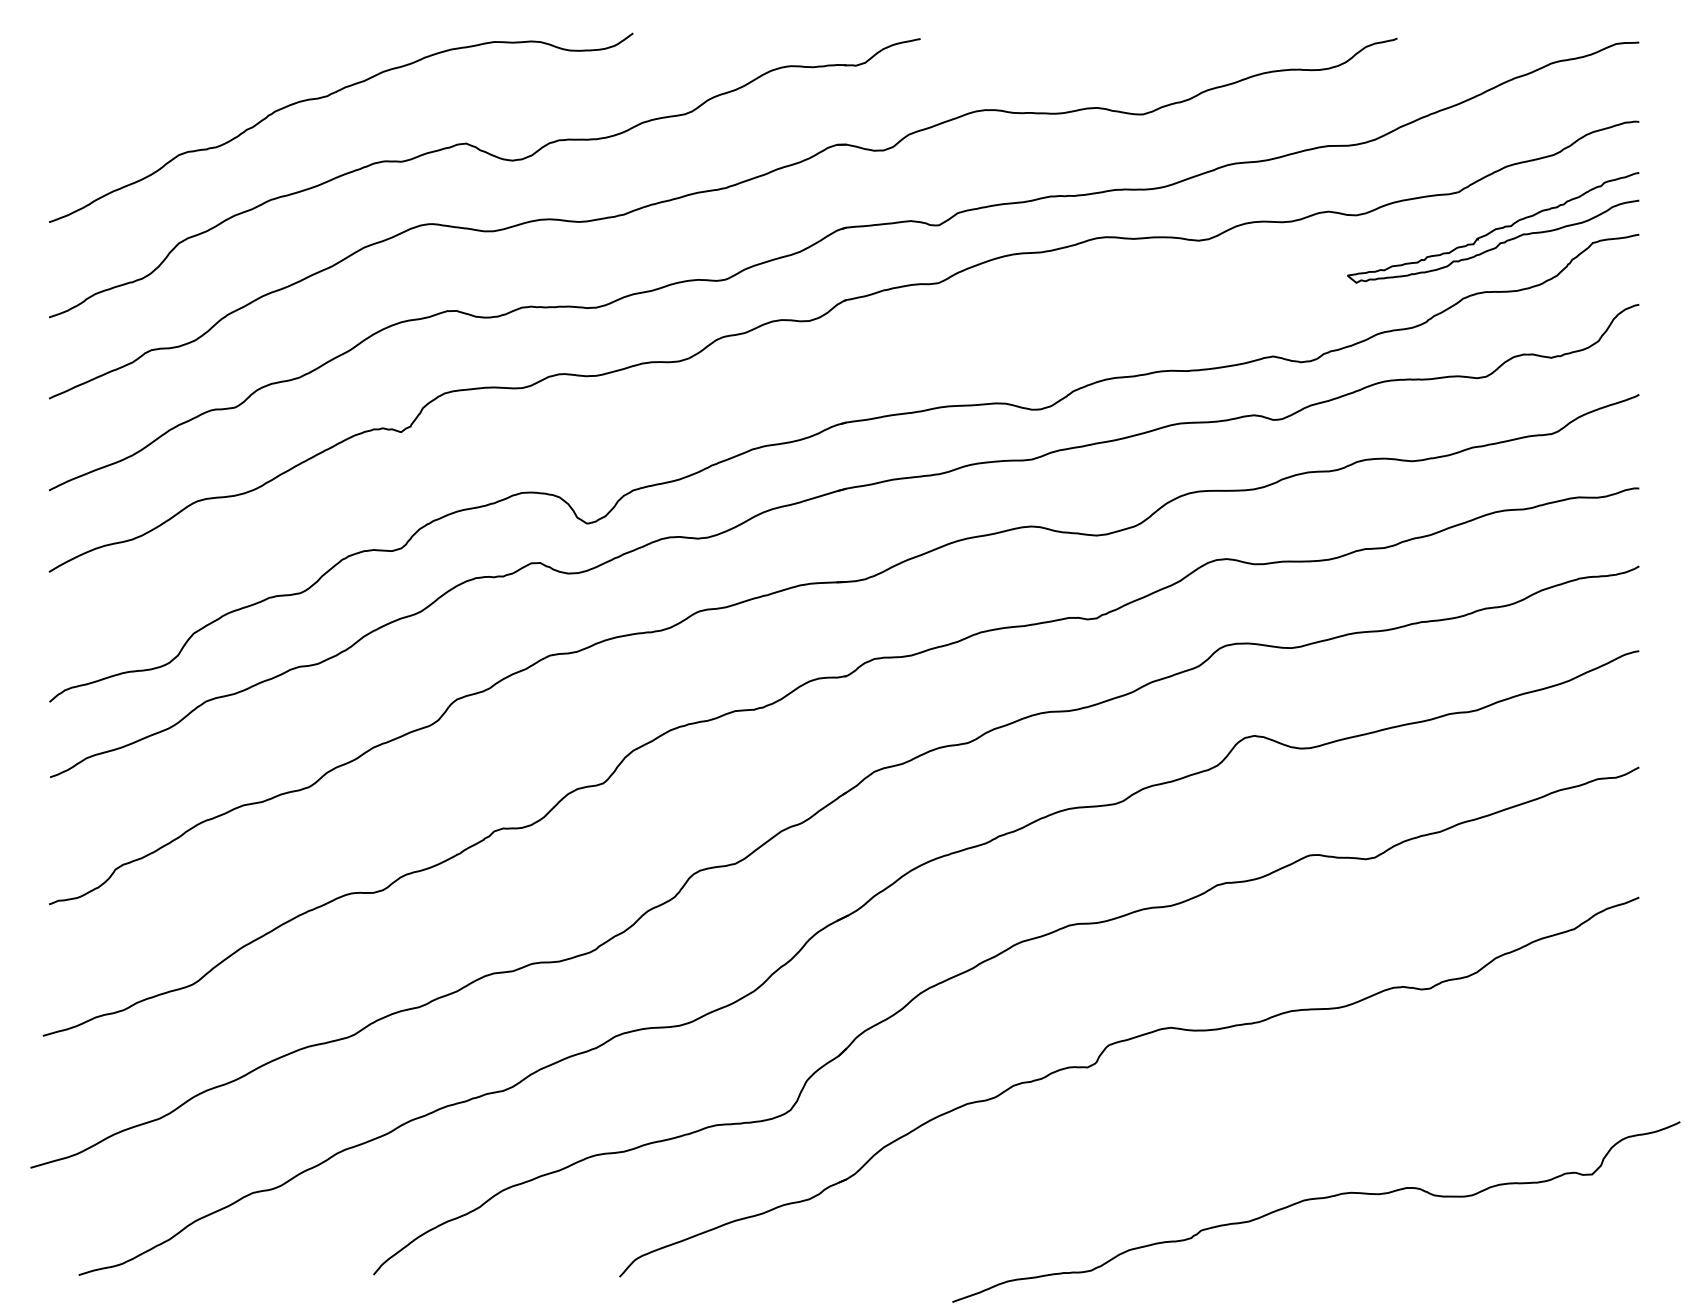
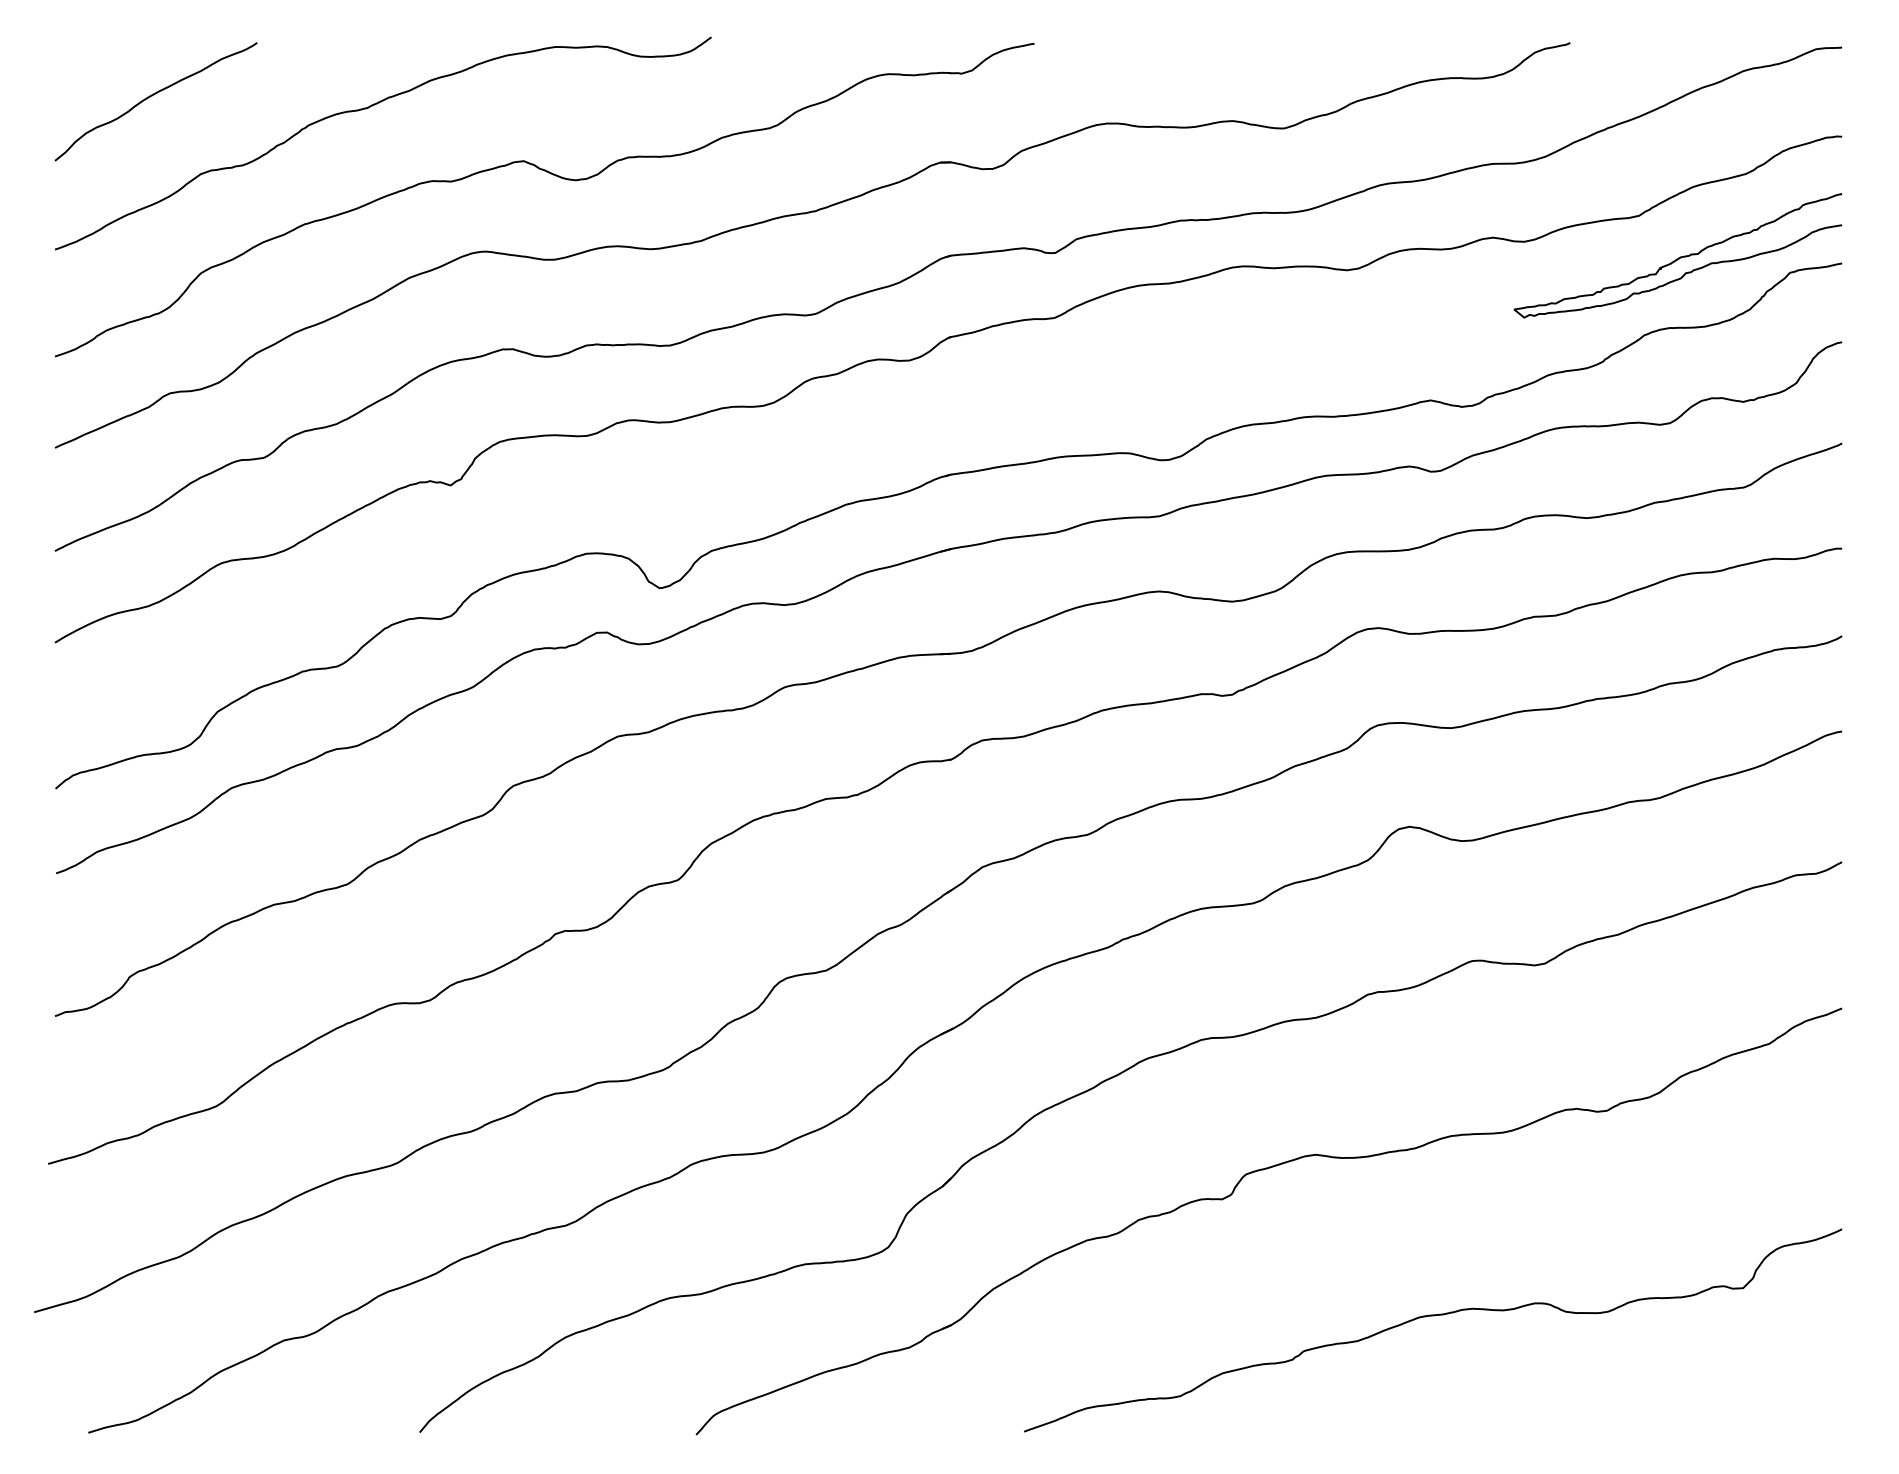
curve: (135, 86) -> (152, 96), added
curve: (1316, 1199) -> (1433, 1316), moved

